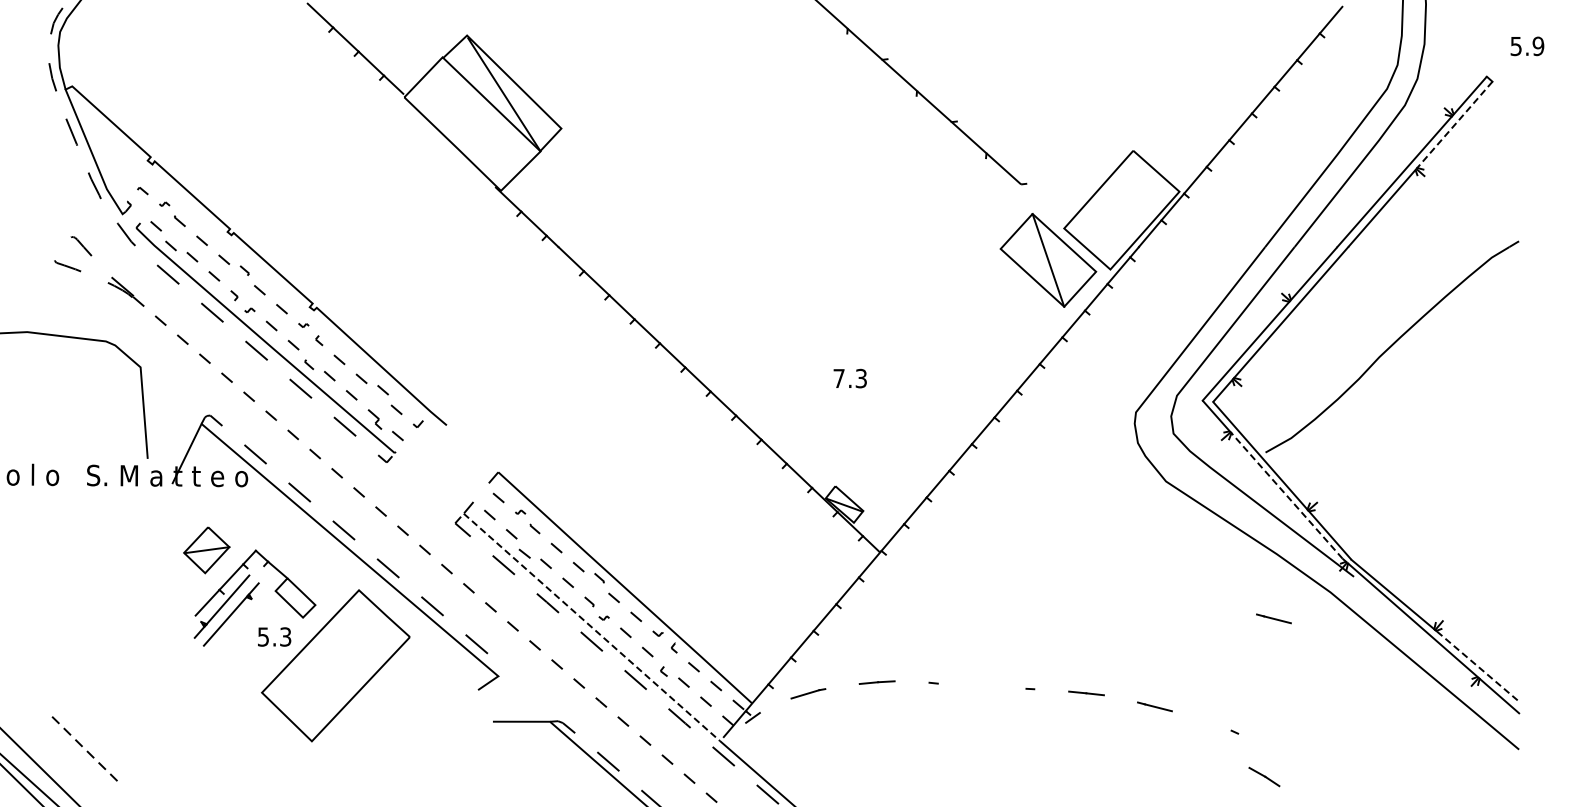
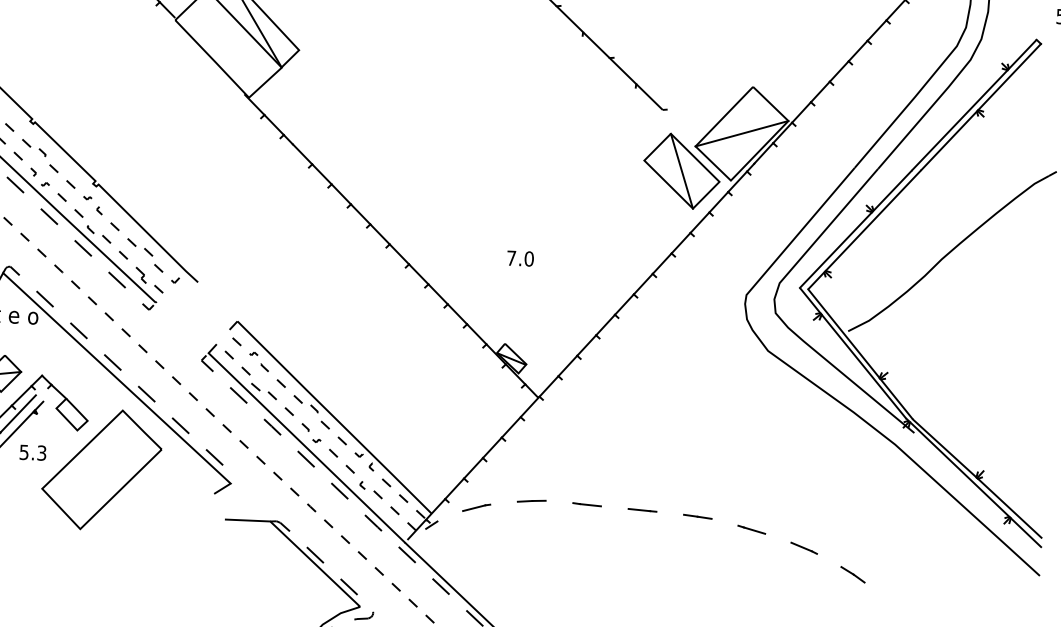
line: (1454, 125) -> (1009, 77), dashed -> solid
line: (1121, 209) -> (741, 133), added
text: (861, 378) -> (529, 258), 7.3 -> 7.0
line: (1286, 495) -> (863, 366), dashed -> solid
line: (1273, 618) -> (848, 463), removed
line: (592, 627) -> (307, 447), dashed -> solid
text: (274, 636) -> (33, 452), moved
line: (1478, 666) -> (1010, 508), dashed -> solid
line: (950, 684) -> (589, 505), added
line: (1012, 687) -> (639, 509), added
line: (1218, 725) -> (801, 546), added
line: (1264, 776) -> (853, 574), moved

